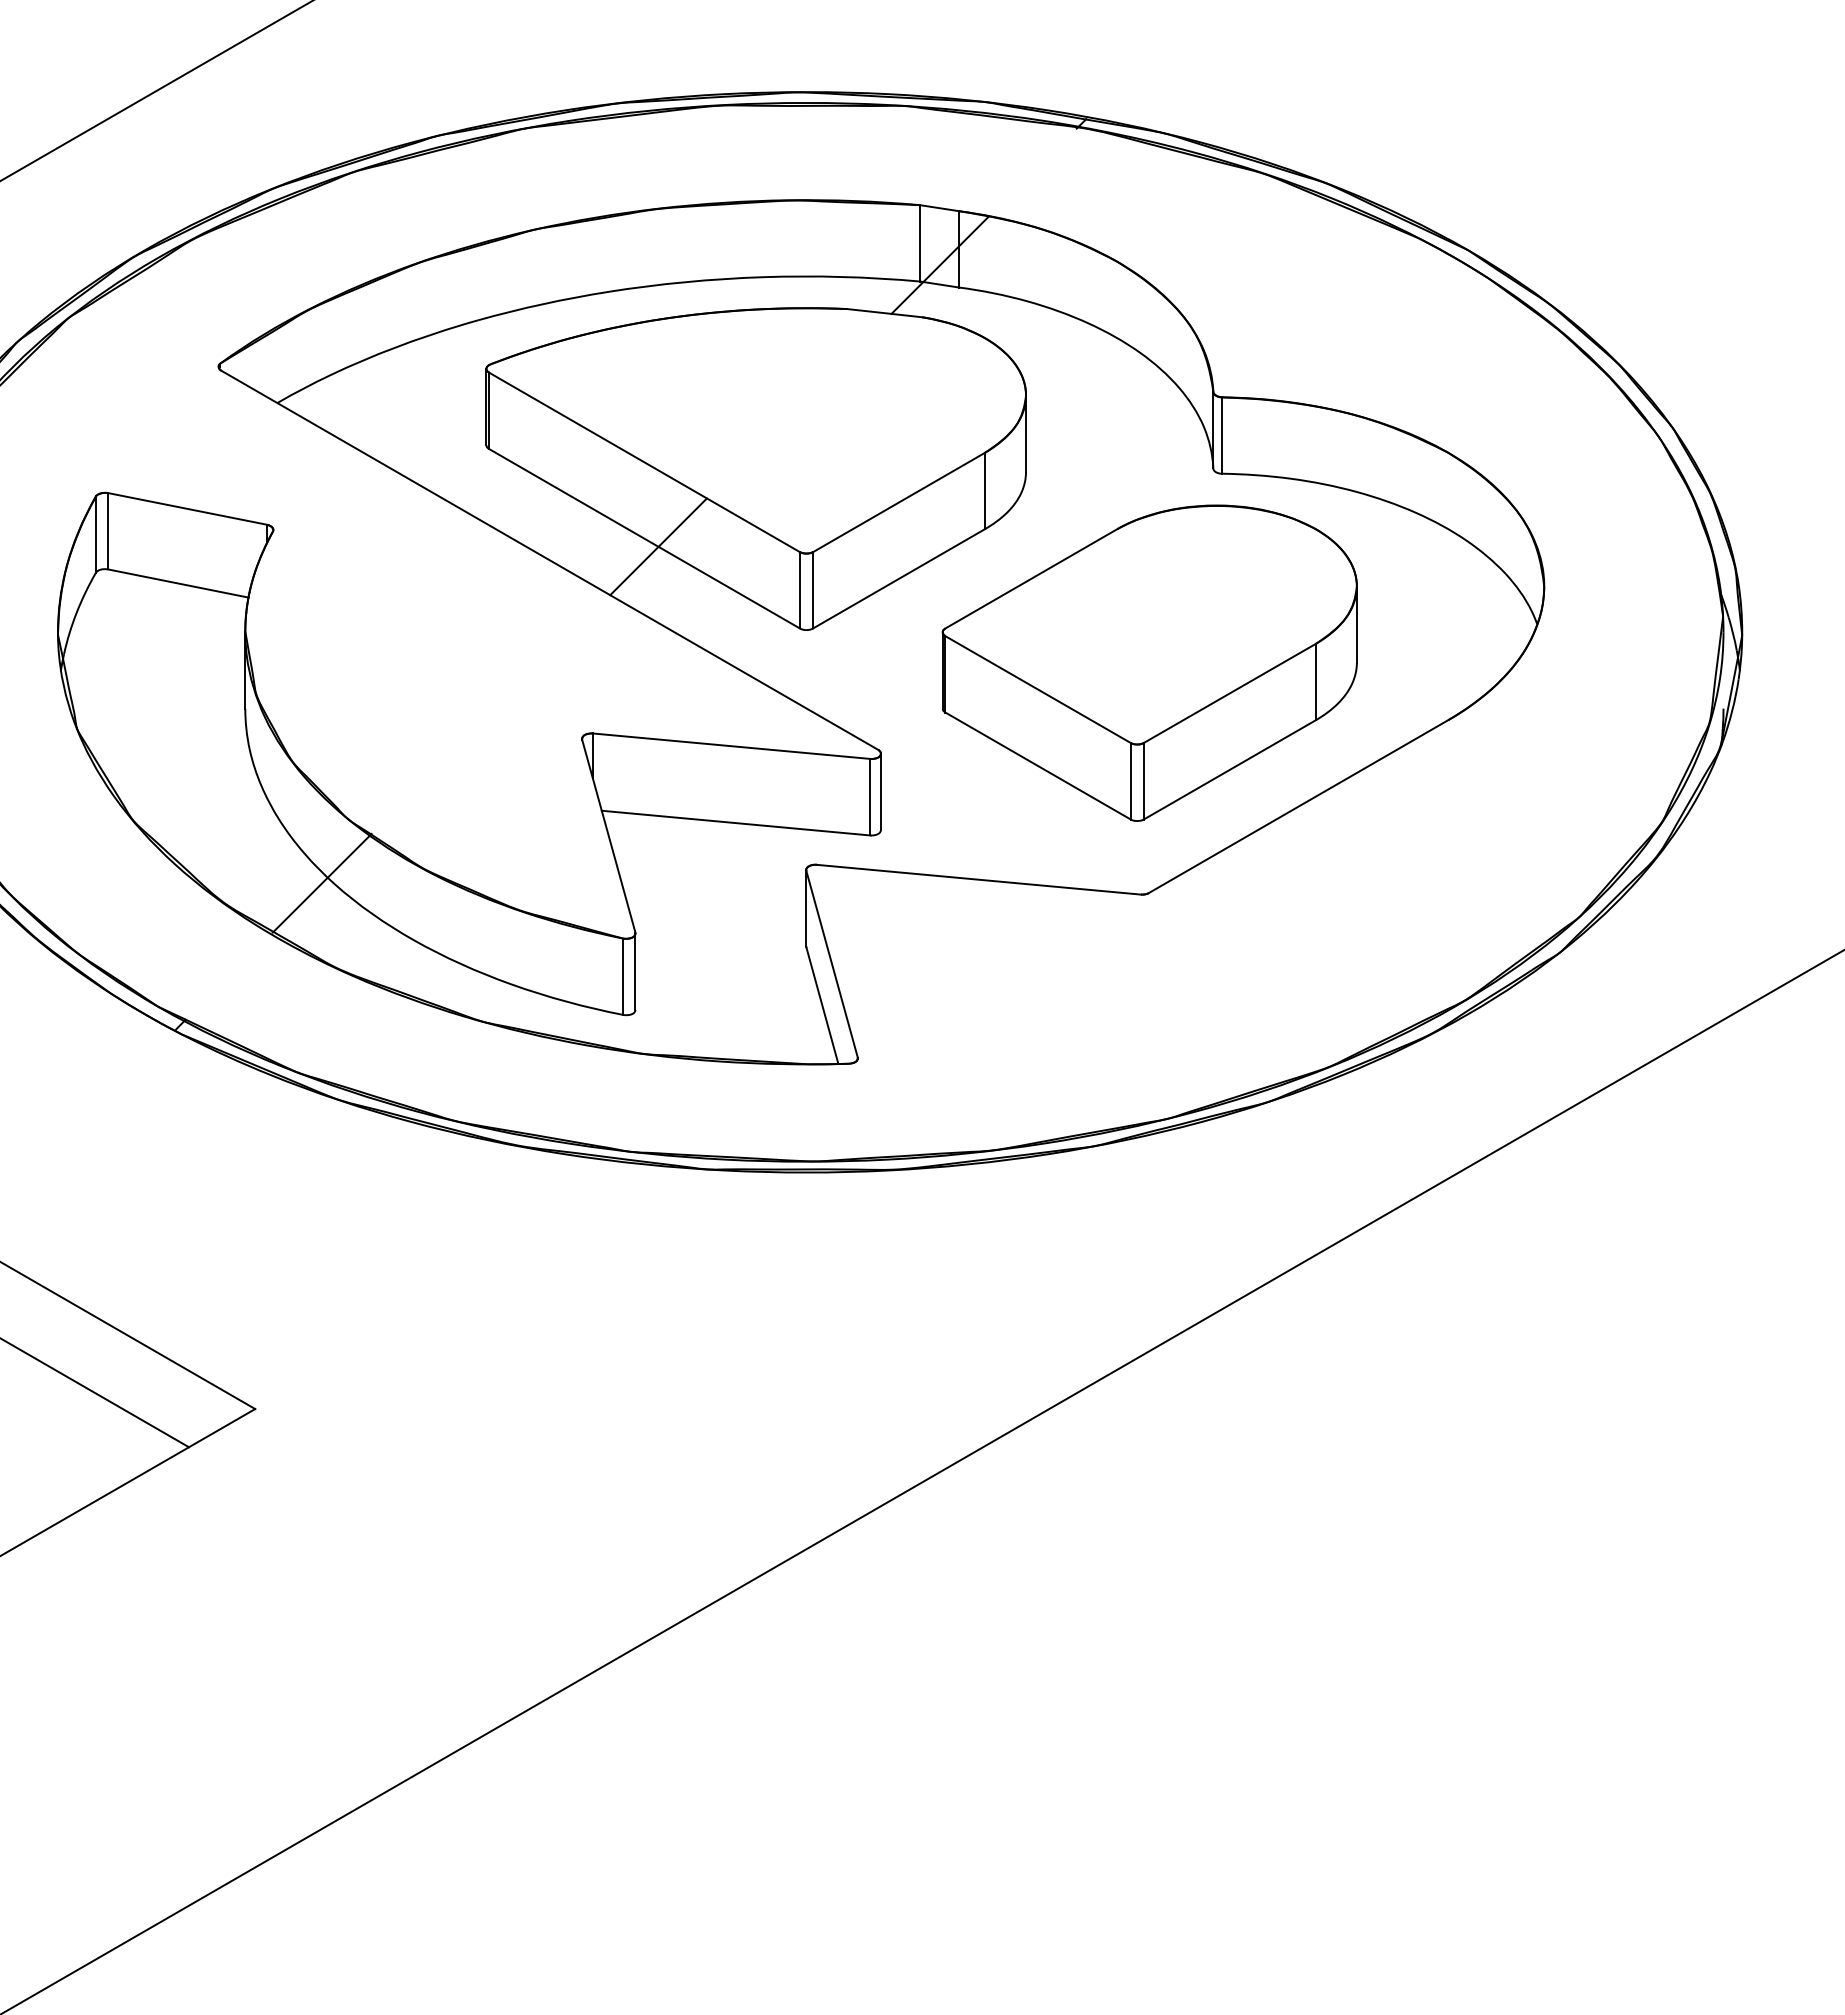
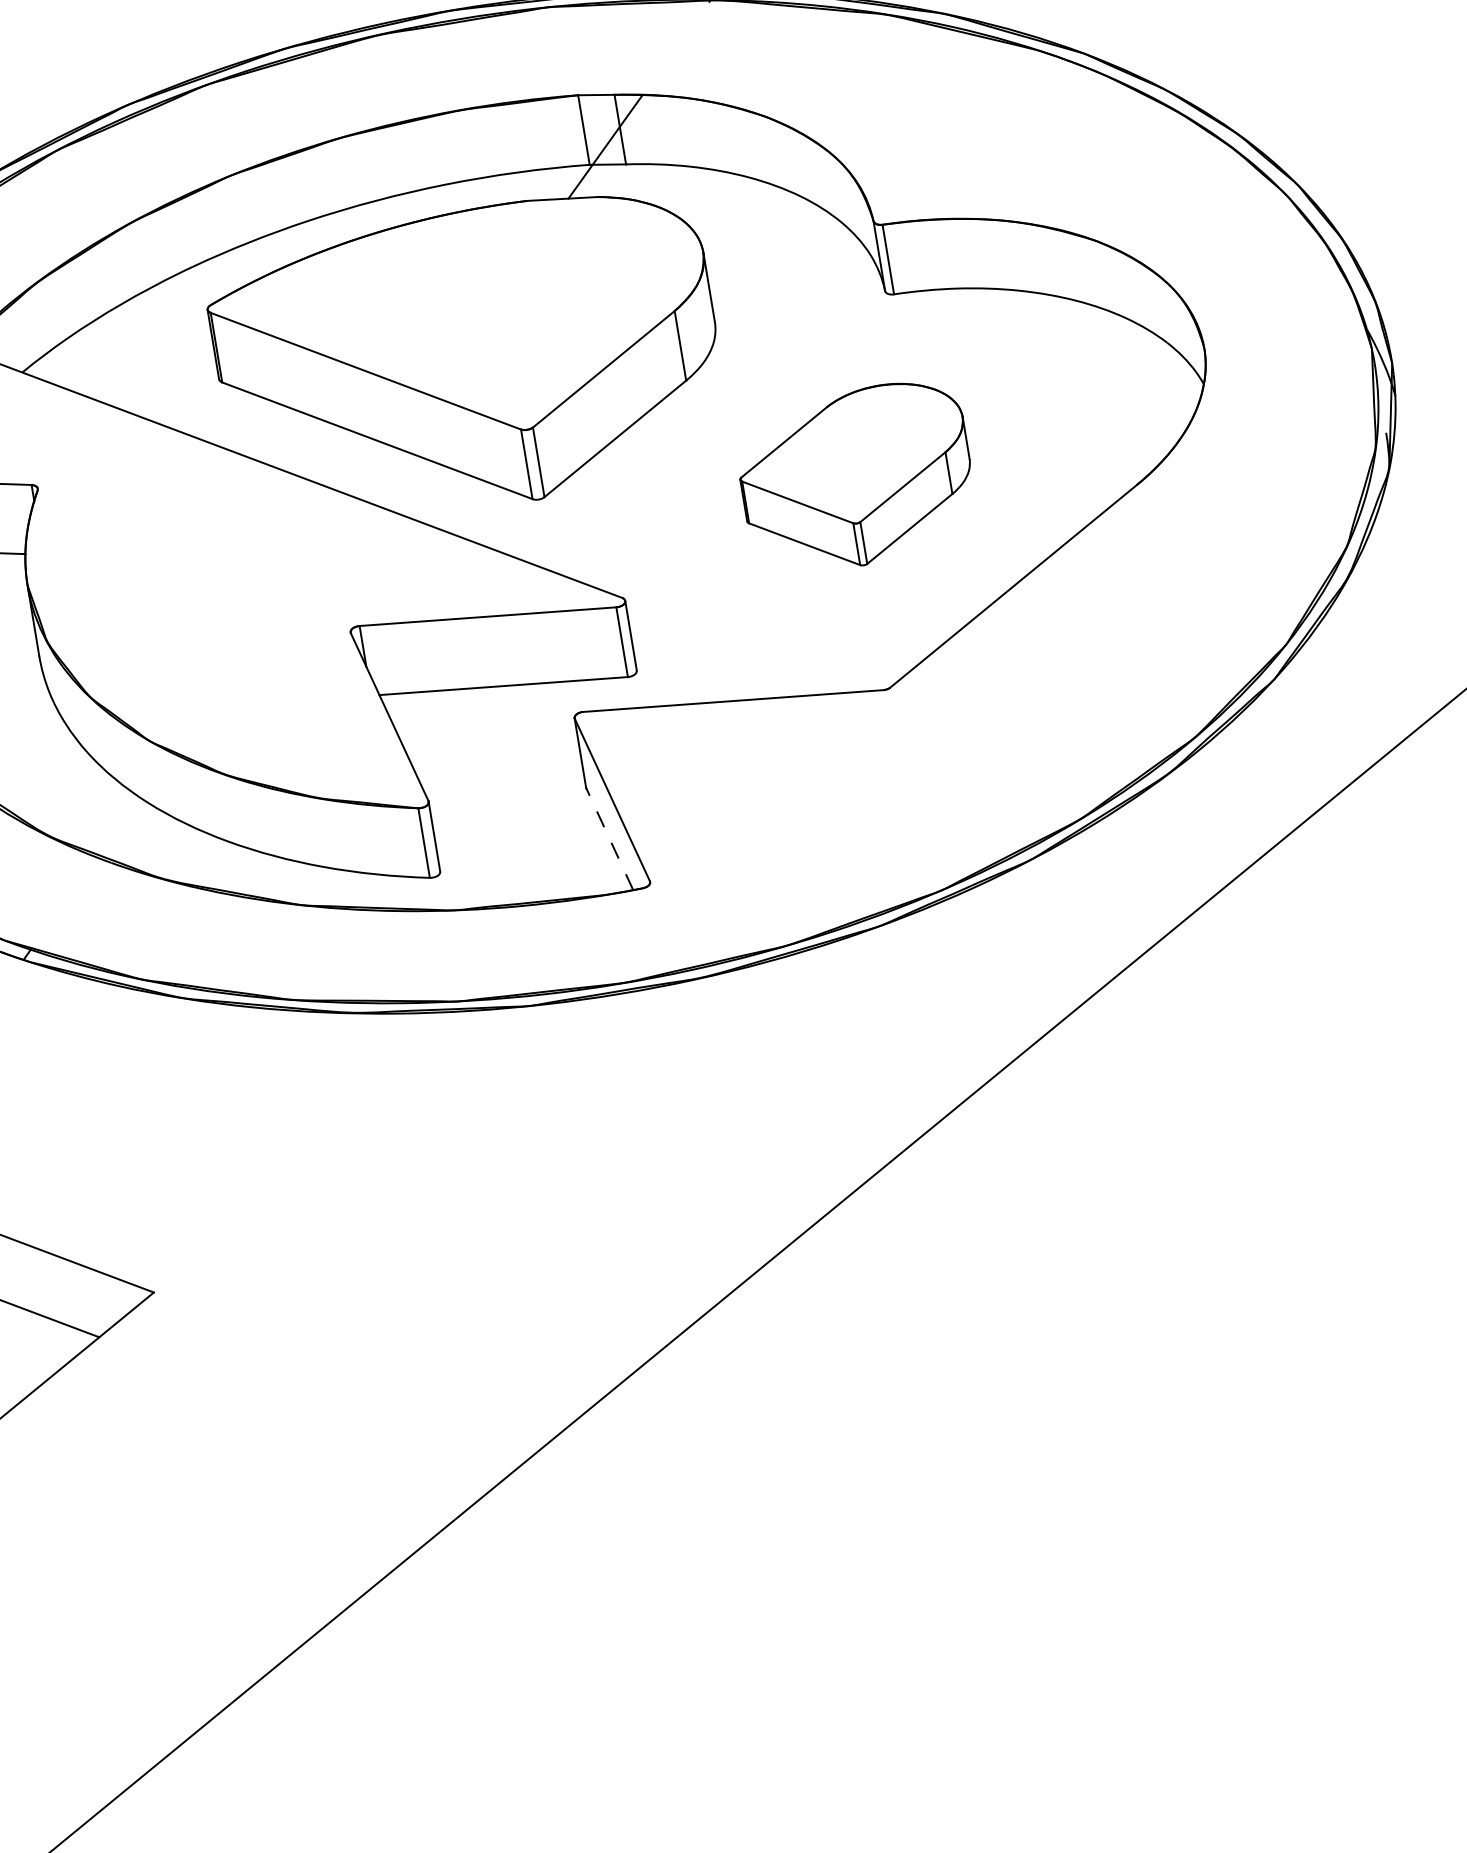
line: (658, 546) -> (391, 445), removed
part: (1149, 662) -> (856, 477), size x0.6
line: (321, 882) -> (134, 802), removed
line: (822, 1005) -> (609, 839), solid -> dashed

